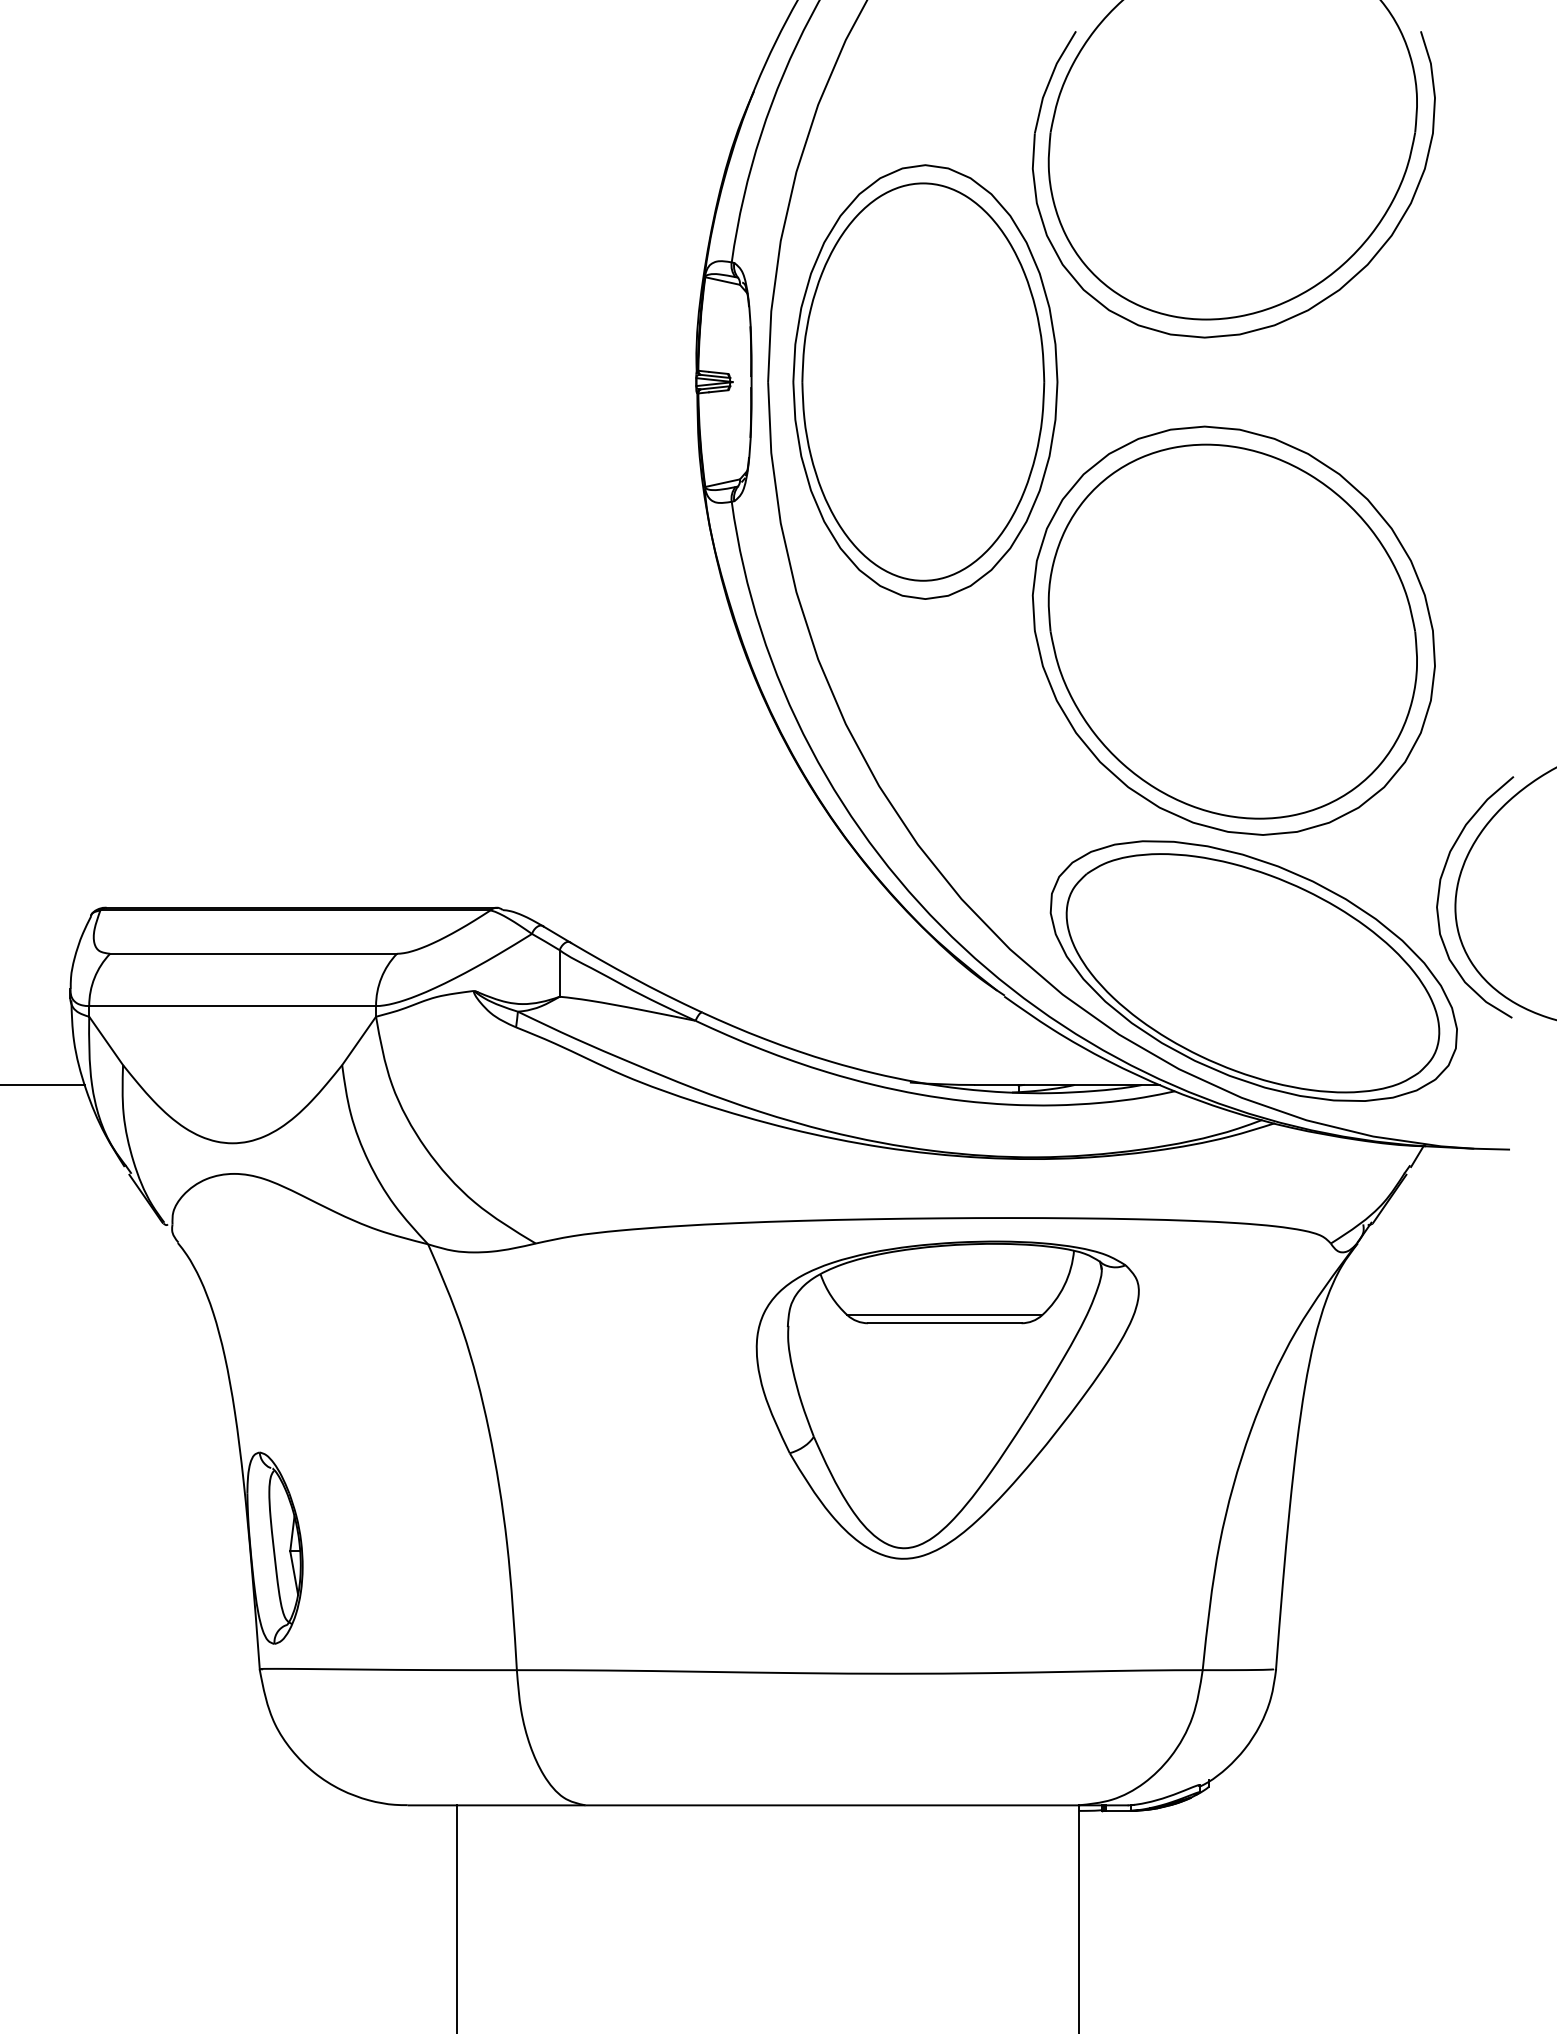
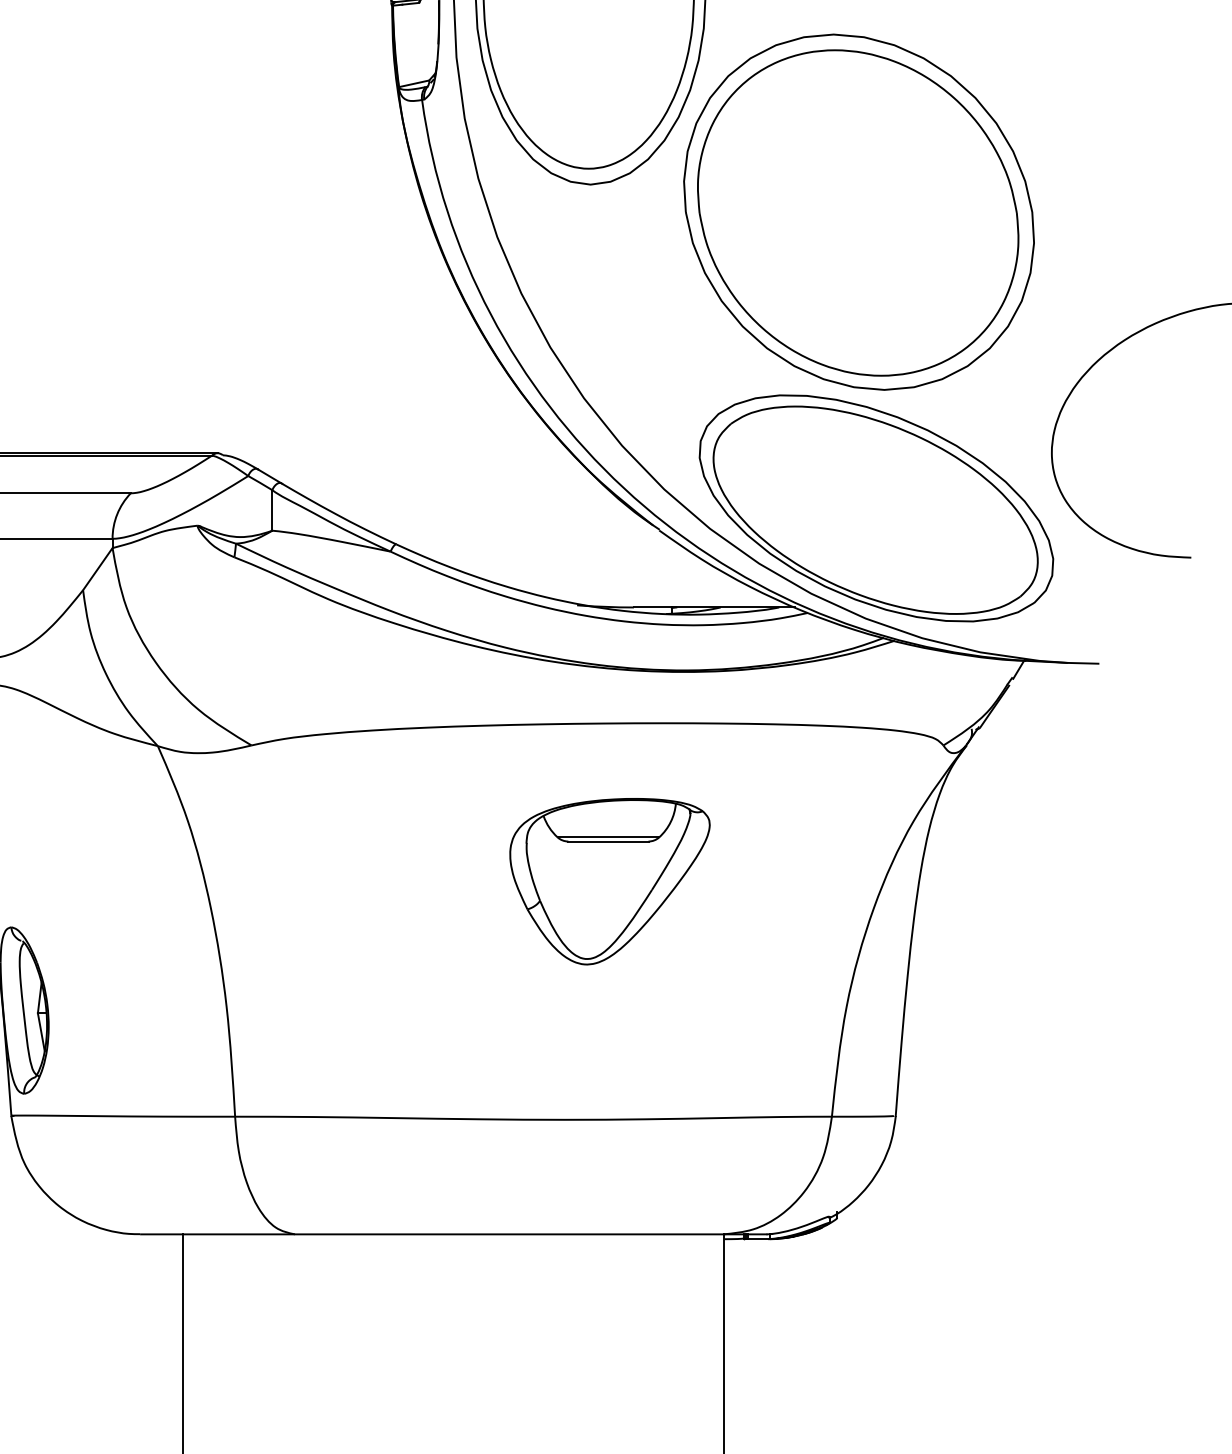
curve: (1440, 889) -> (1038, 437), removed
part: (947, 1399) -> (609, 881), size x0.6

